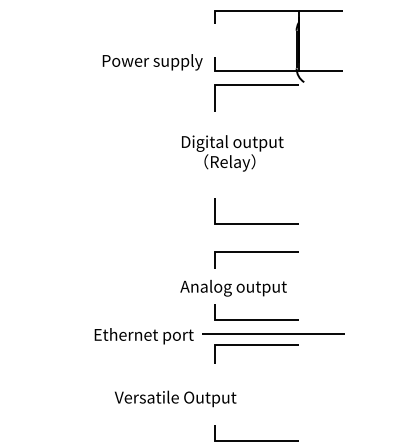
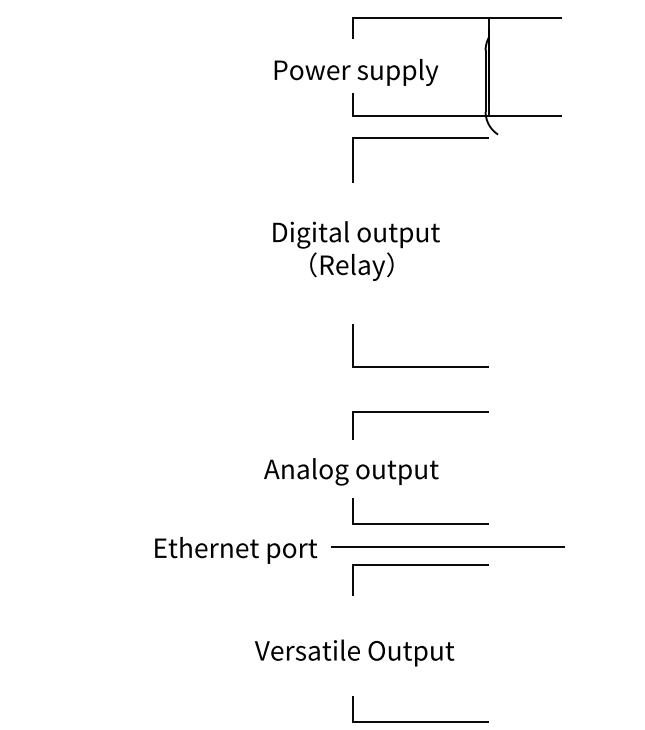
text: (152, 62) -> (356, 72), moved
text: (232, 153) -> (356, 251), moved
text: (233, 288) -> (351, 472), moved
text: (175, 398) -> (354, 652), moved

